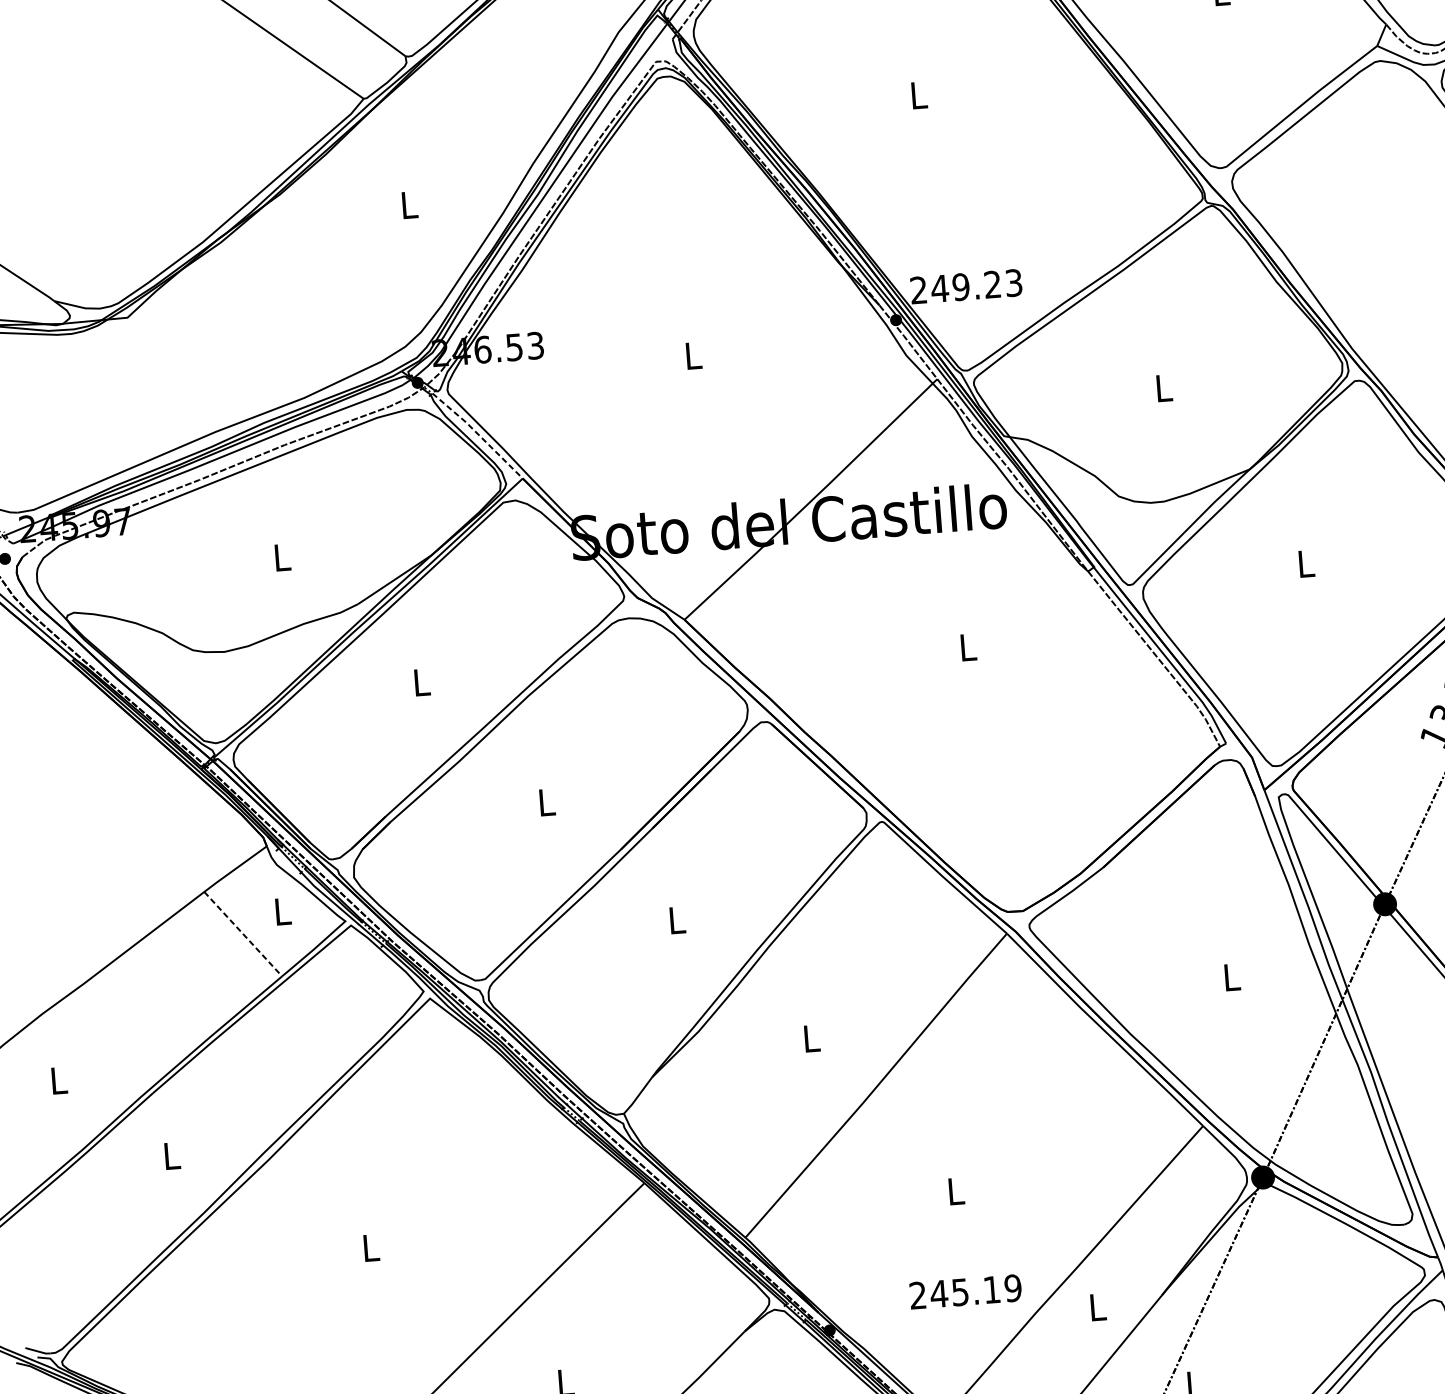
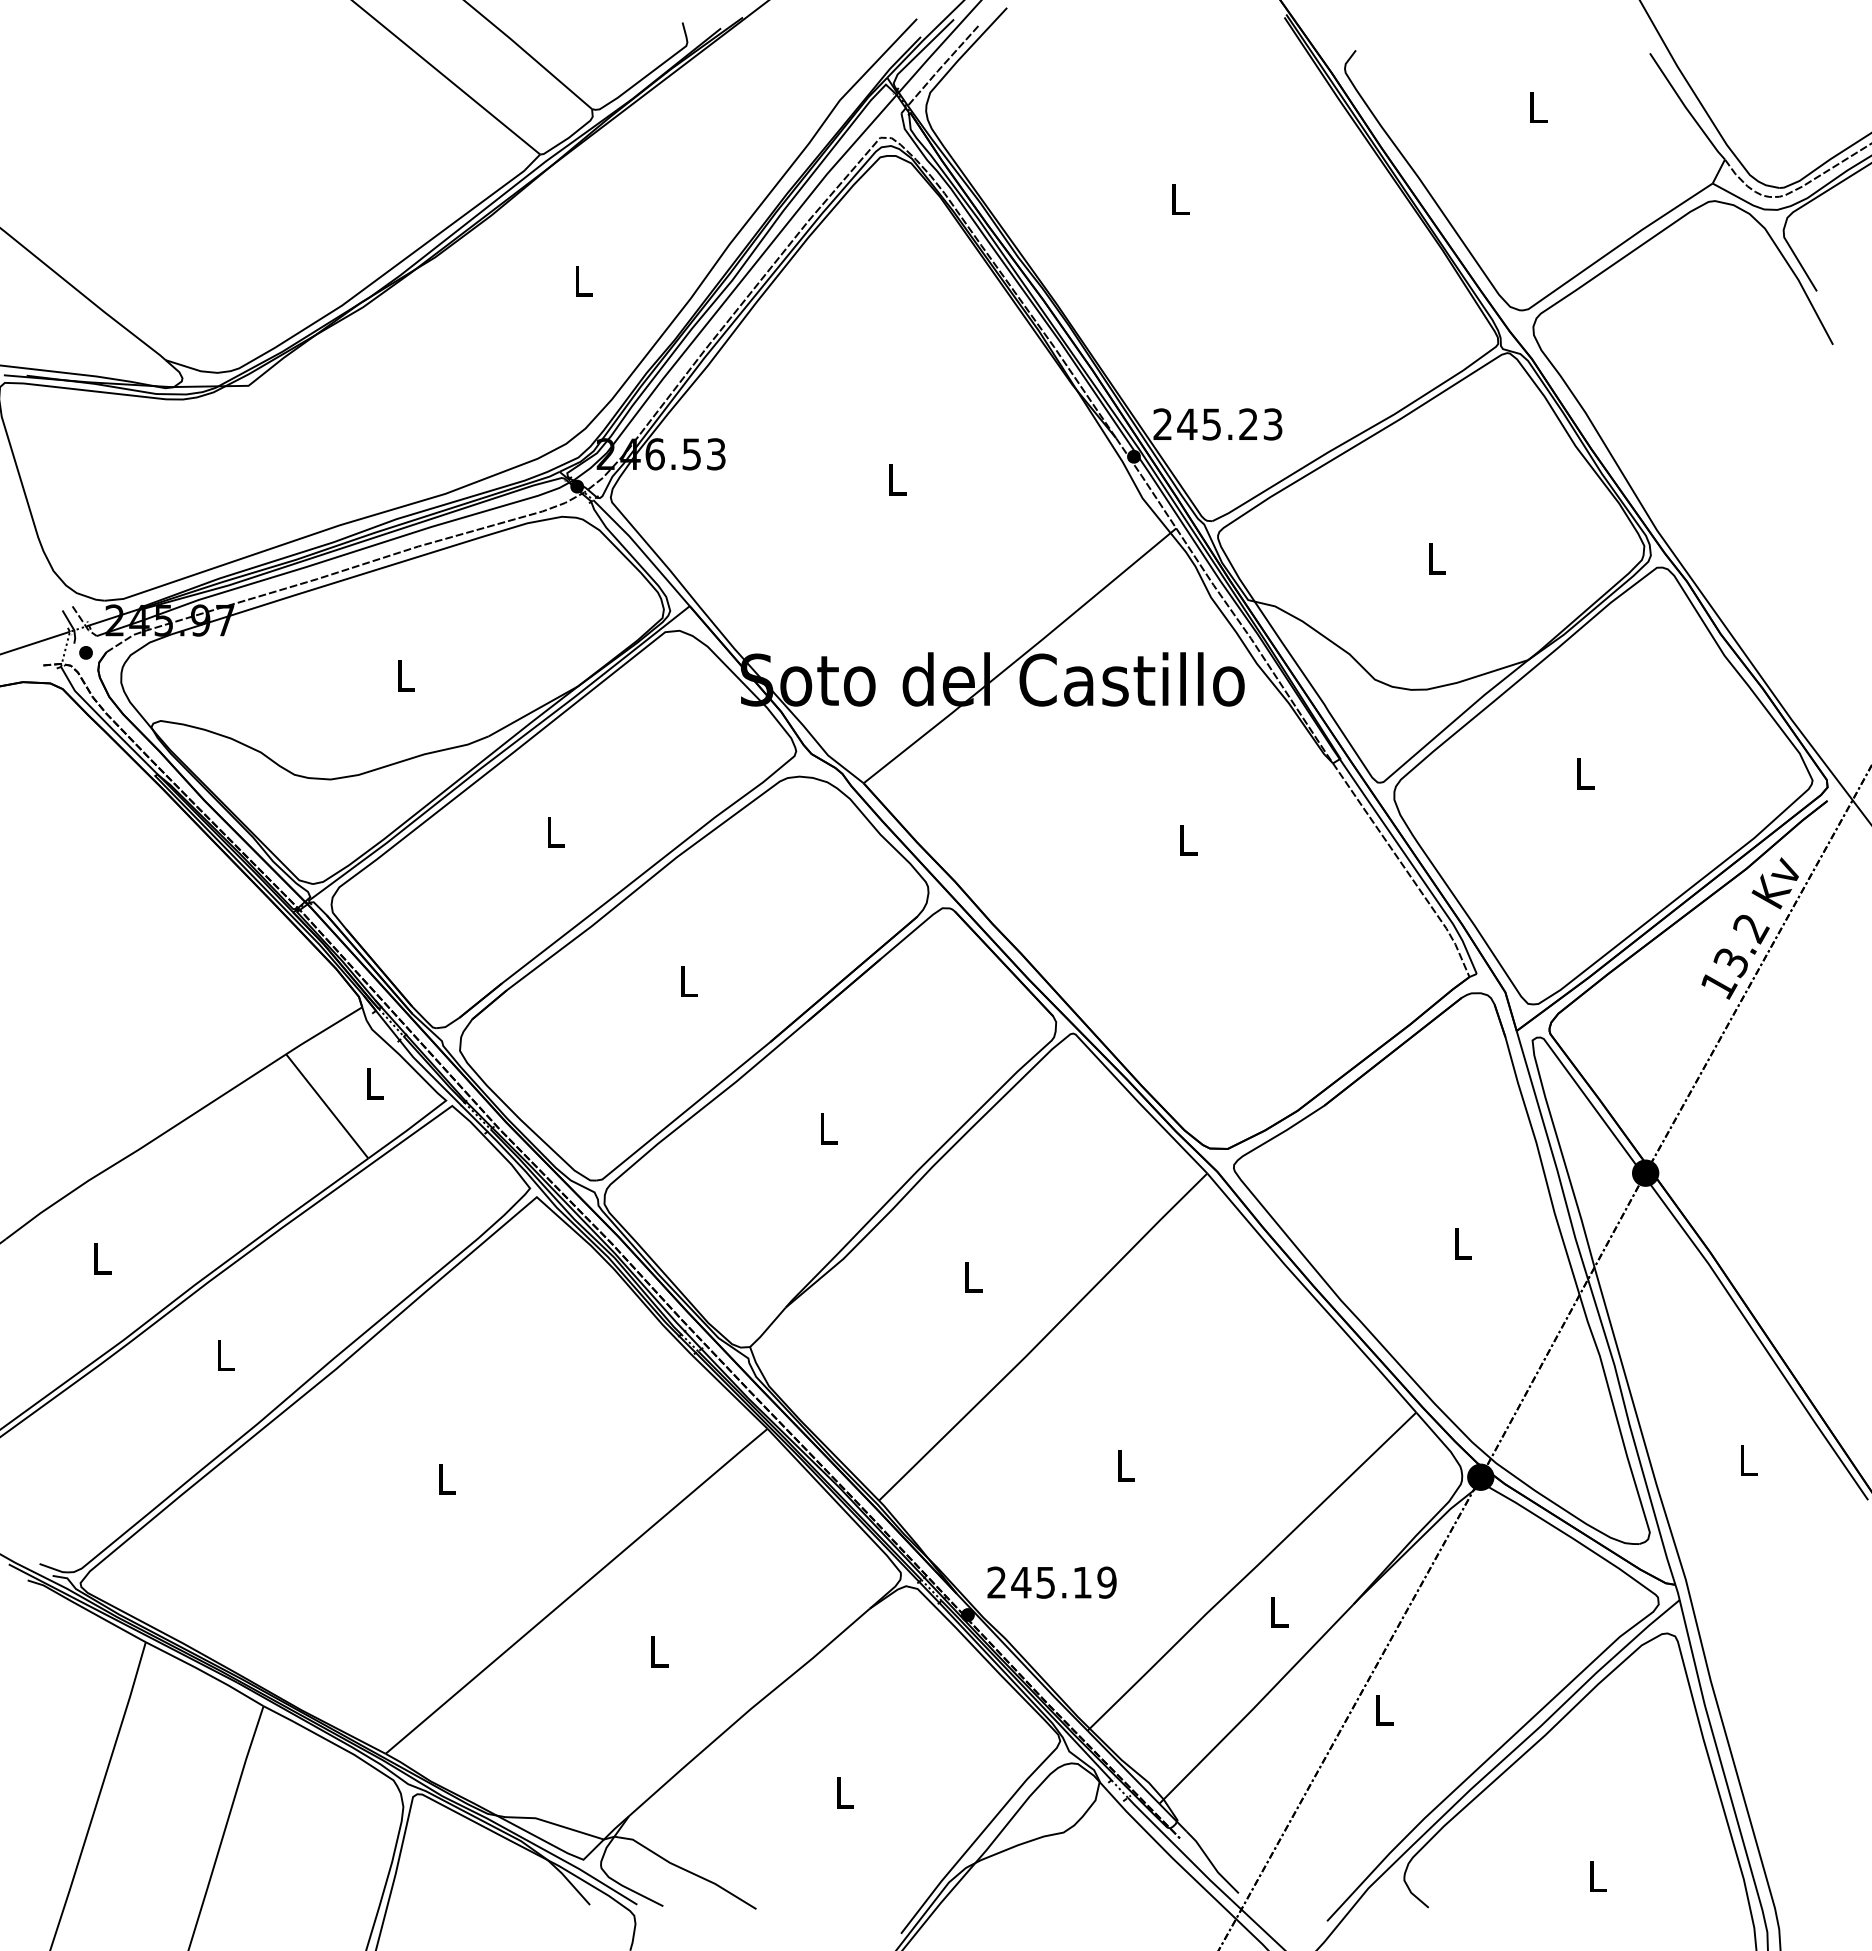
text: (960, 287) -> (1211, 424), 249.23 -> 245.23
line: (478, 434) -> (642, 551), dashed -> solid
line: (243, 934) -> (327, 1106), dashed -> solid
text: (965, 1291) -> (1051, 1582), moved

